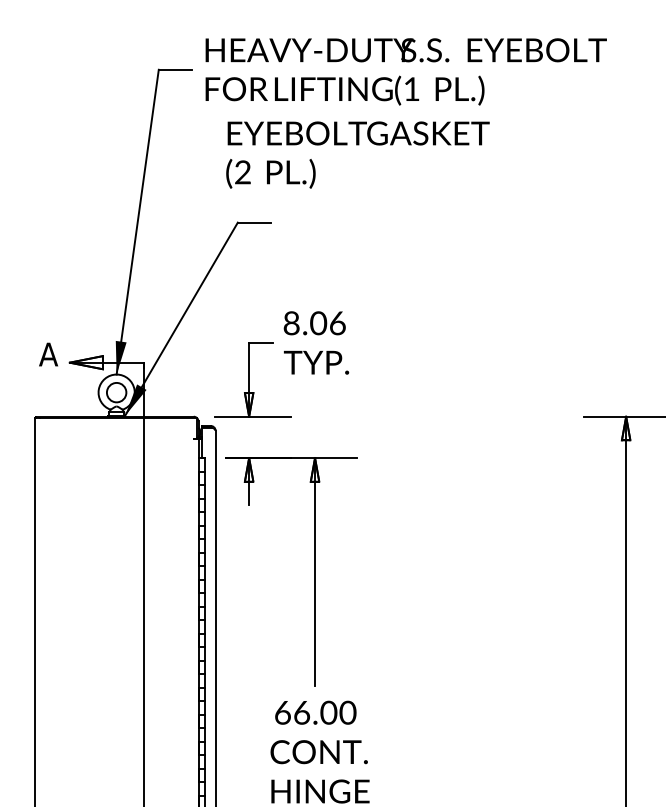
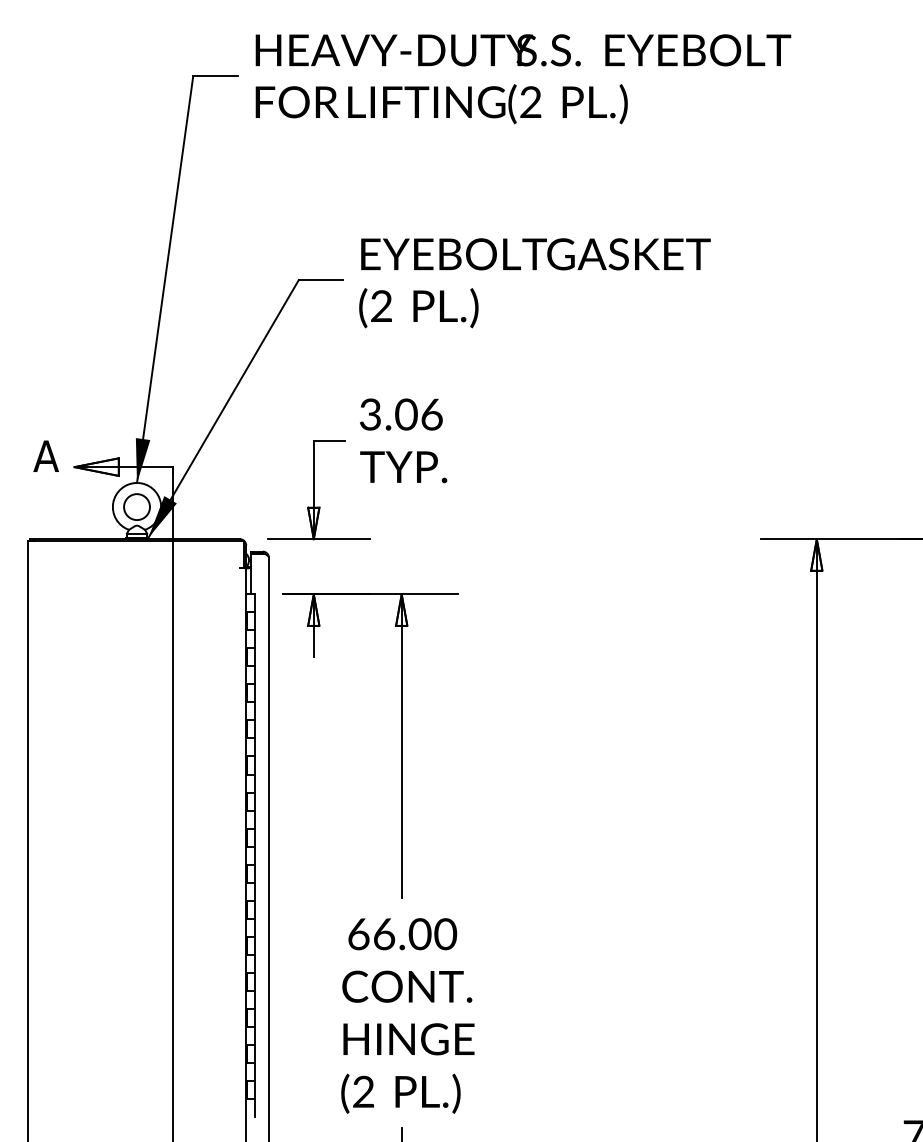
text: (411, 88) -> (530, 101), (1 -> (2
text: (357, 155) -> (534, 283), moved
text: (291, 323) -> (370, 414), 8.06 -> 3.06

